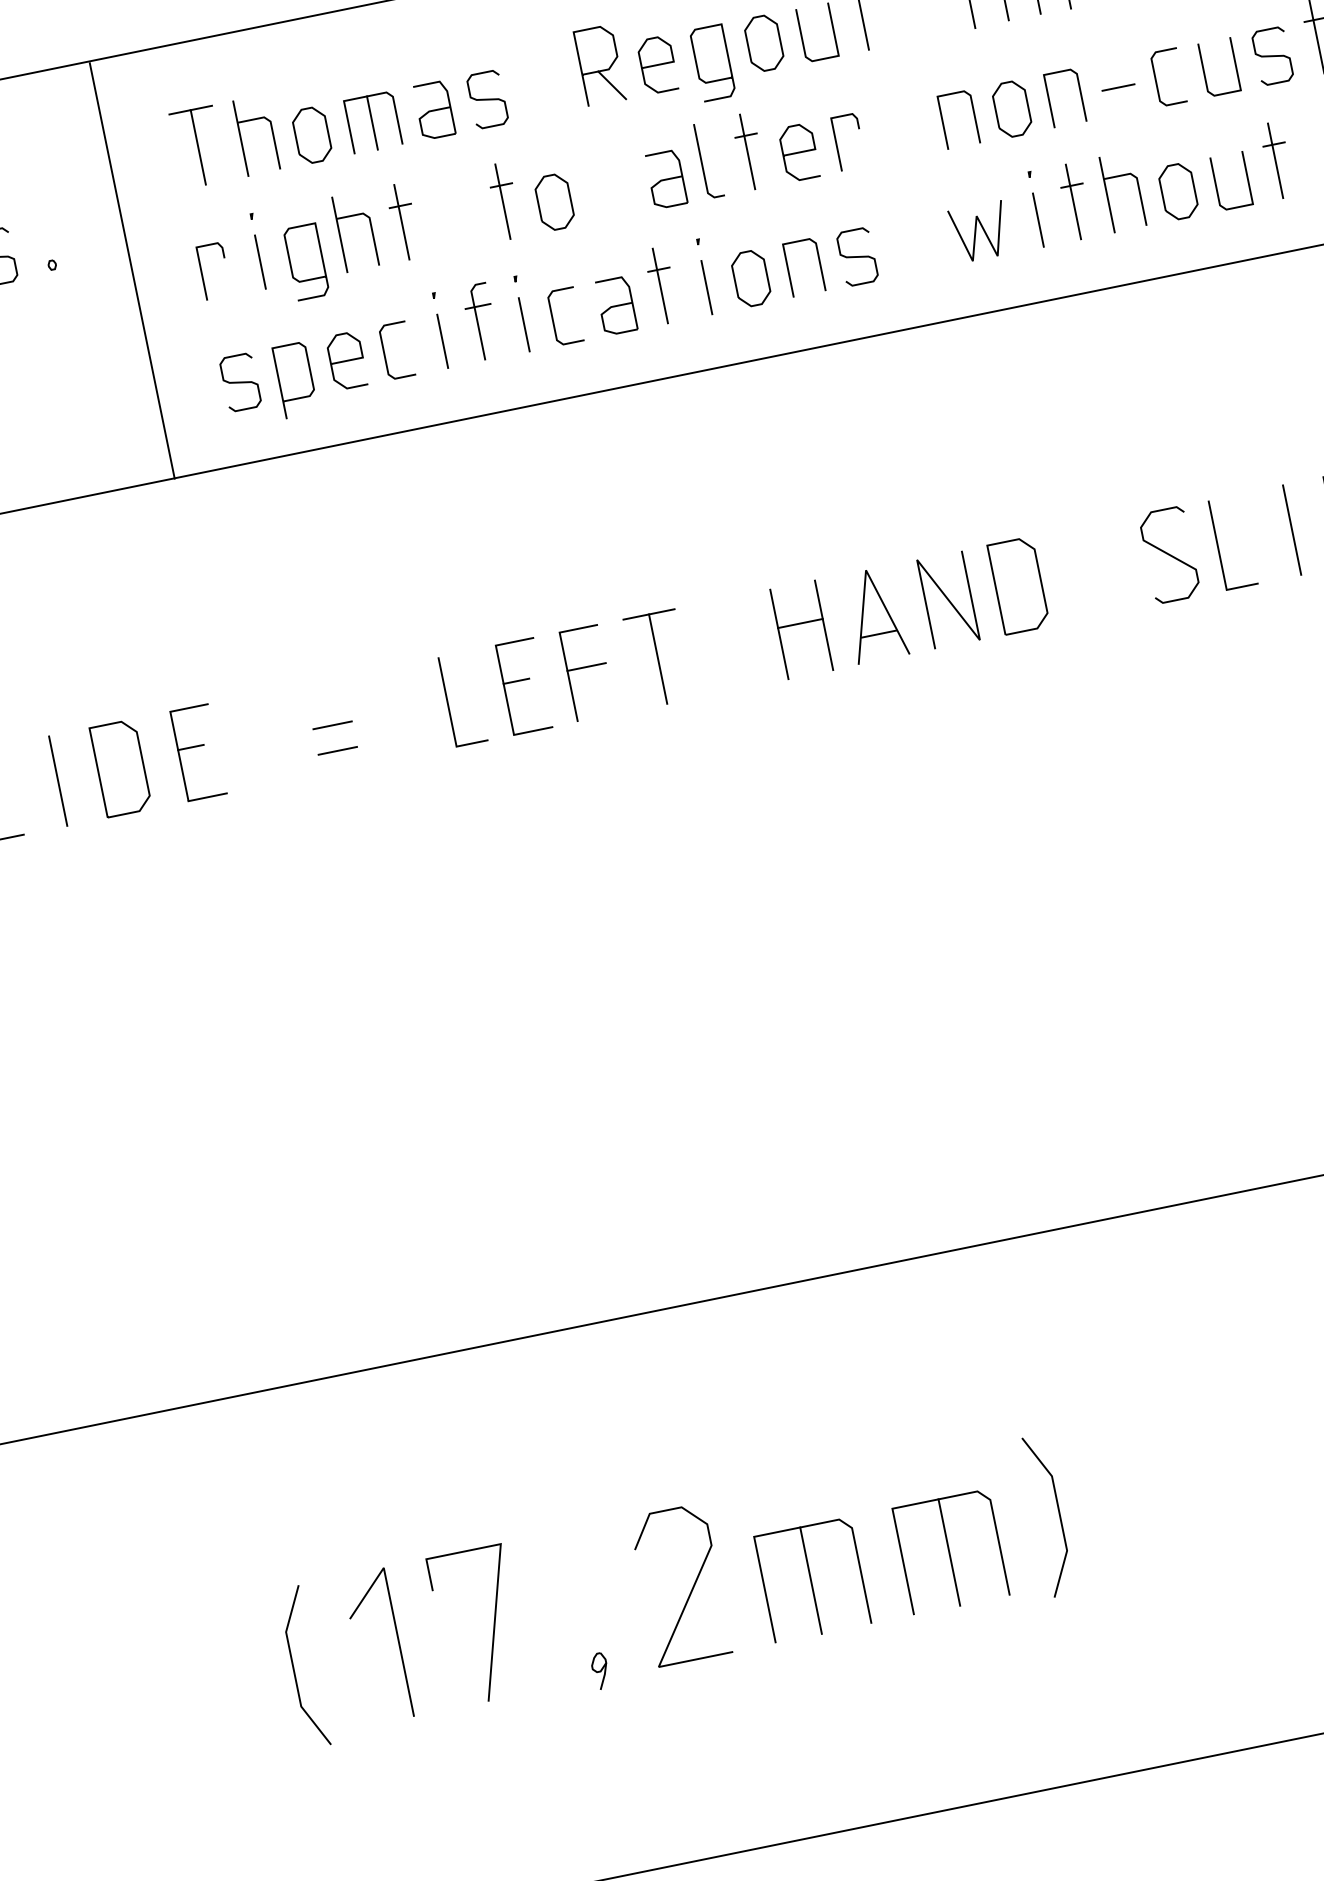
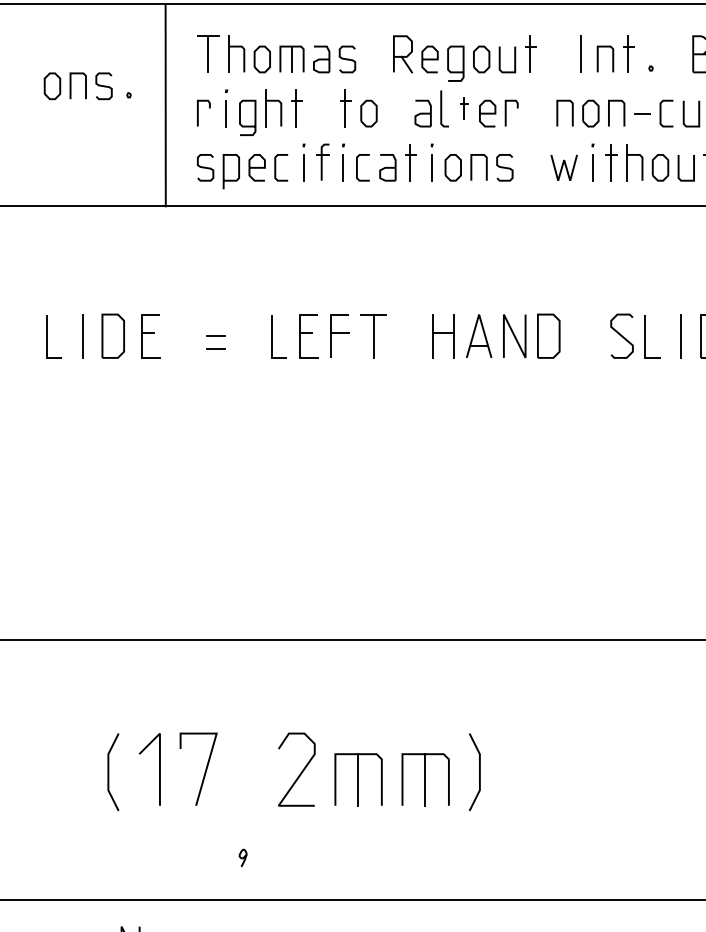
part: (749, 151) -> (464, 108), size x0.6
part: (598, 1670) -> (242, 857), moved

